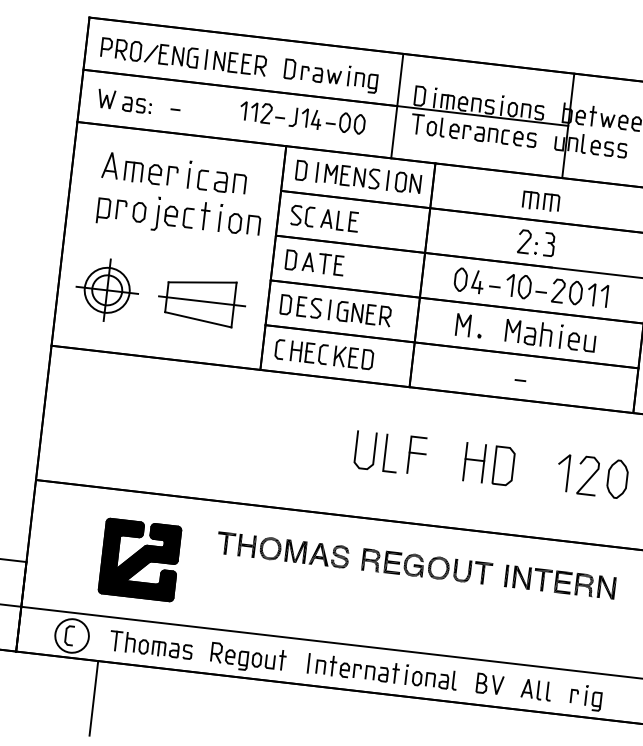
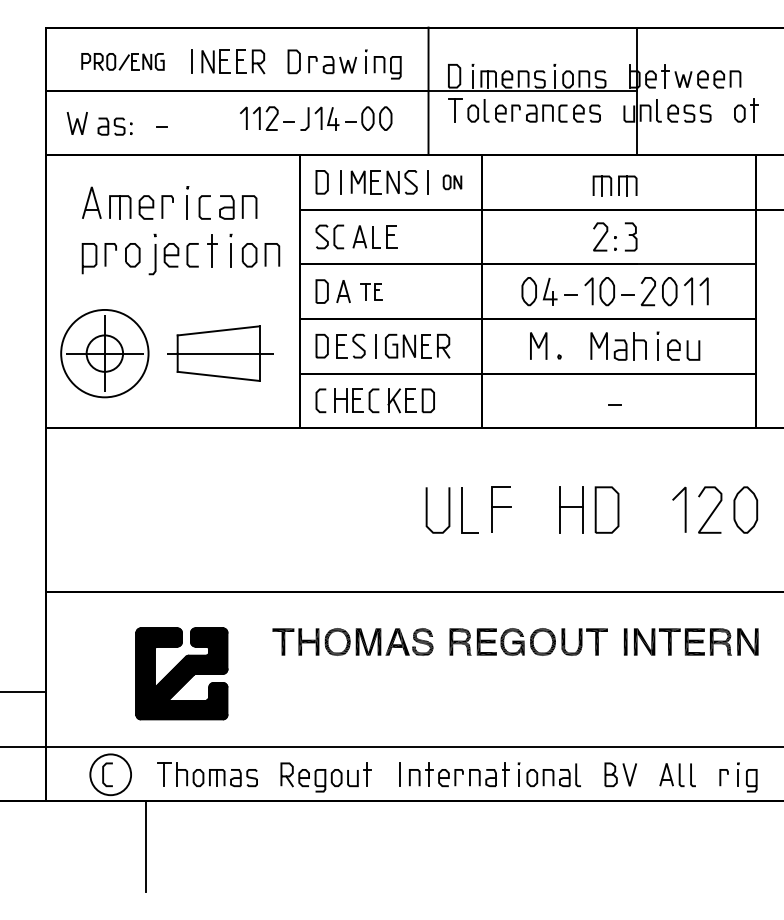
part: (149, 52) -> (122, 61), size x0.7
part: (408, 183) -> (452, 182), size x0.6
part: (331, 264) -> (371, 291), size x0.7
circle: (106, 290) -> (104, 353), size x1.6

